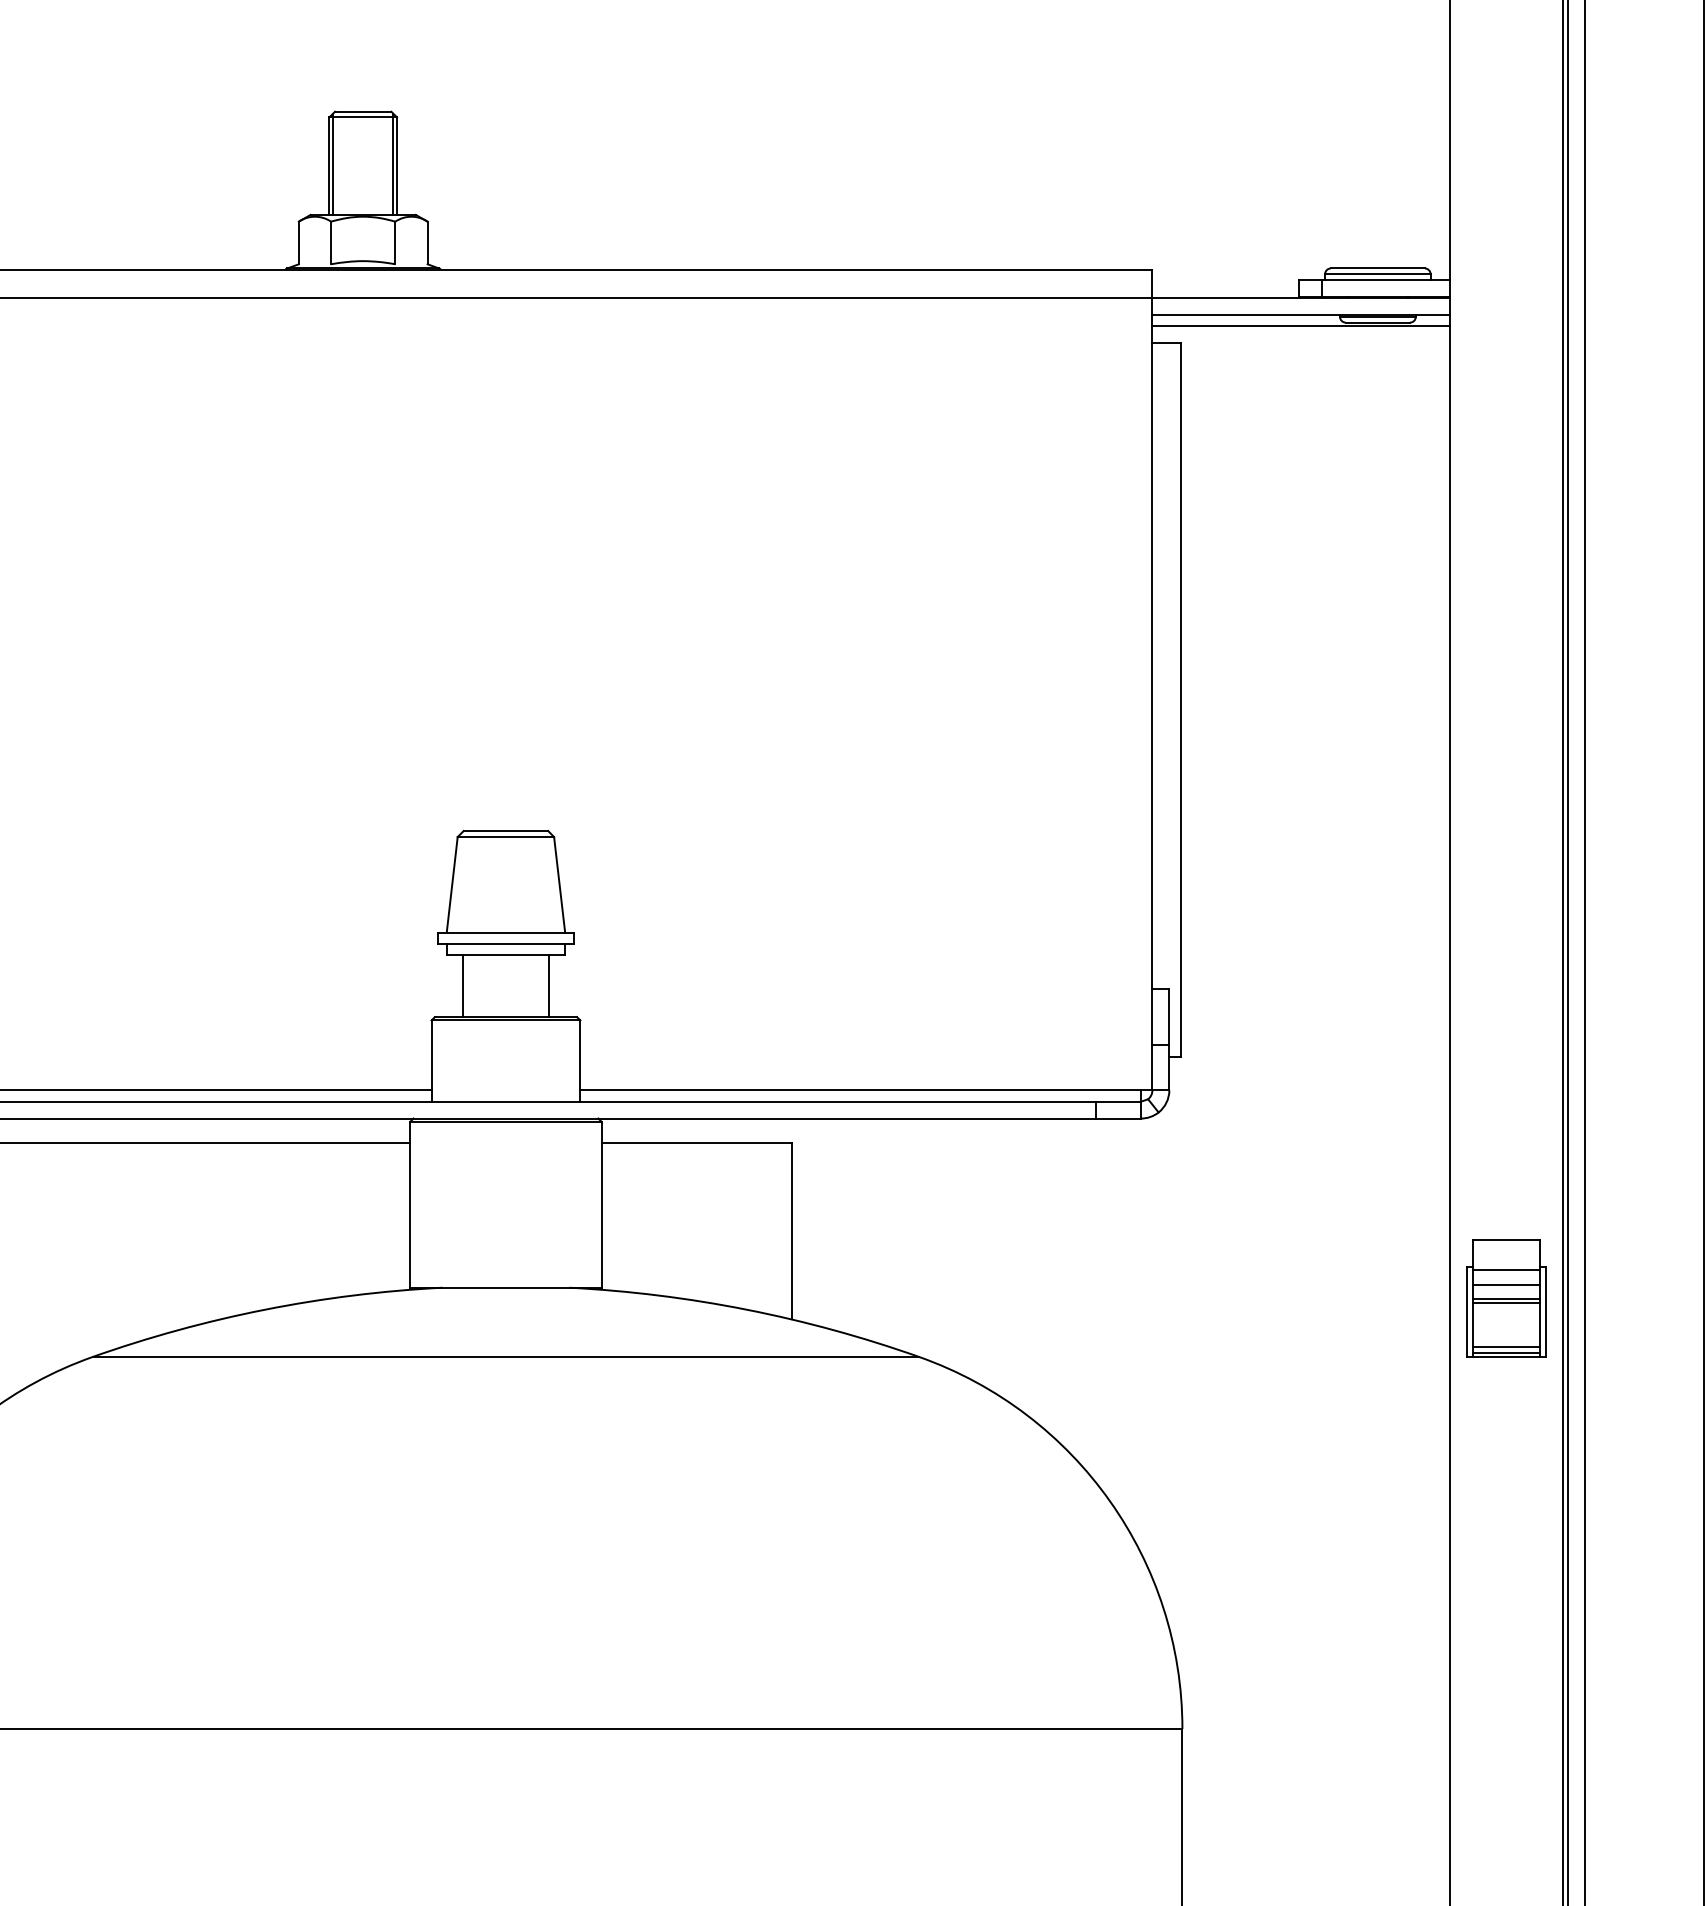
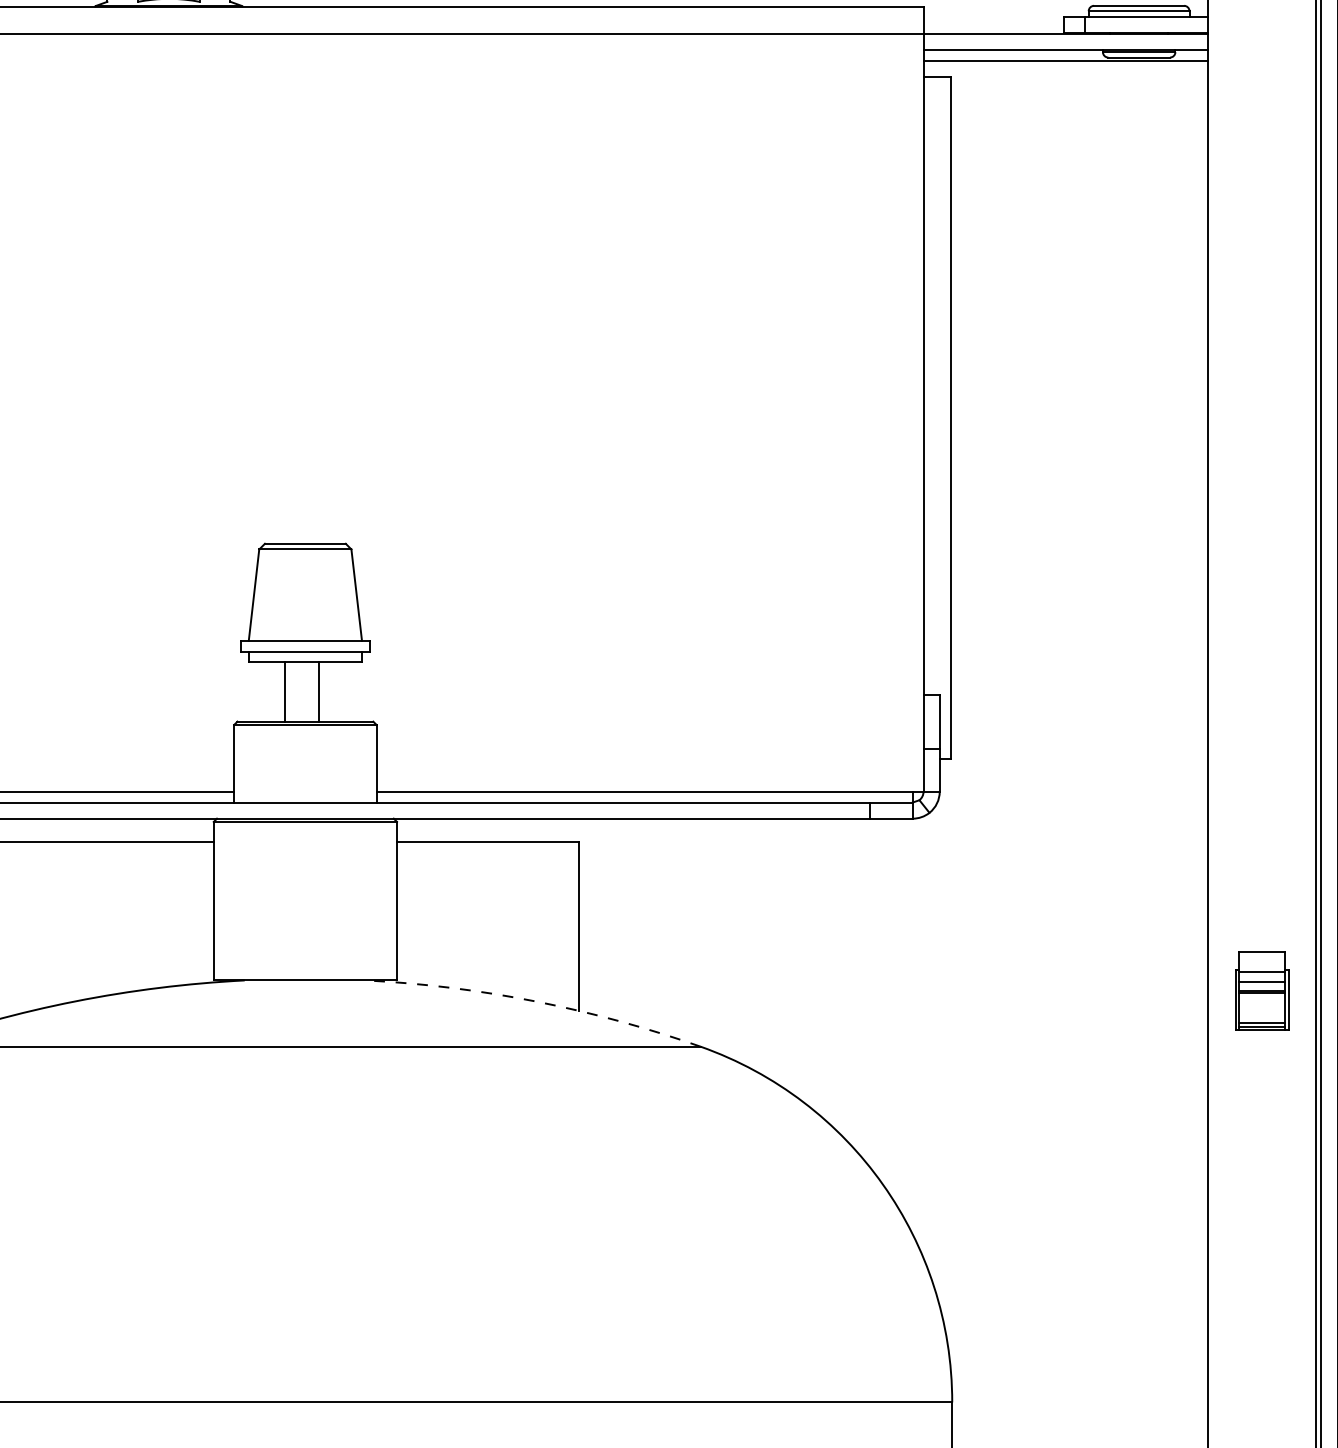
line: (462, 986) -> (319, 692), moved
line: (549, 986) -> (284, 692), moved
part: (1506, 1298) -> (1262, 990), size x0.7
arc: (746, 1309) -> (535, 1001), solid -> dashed

